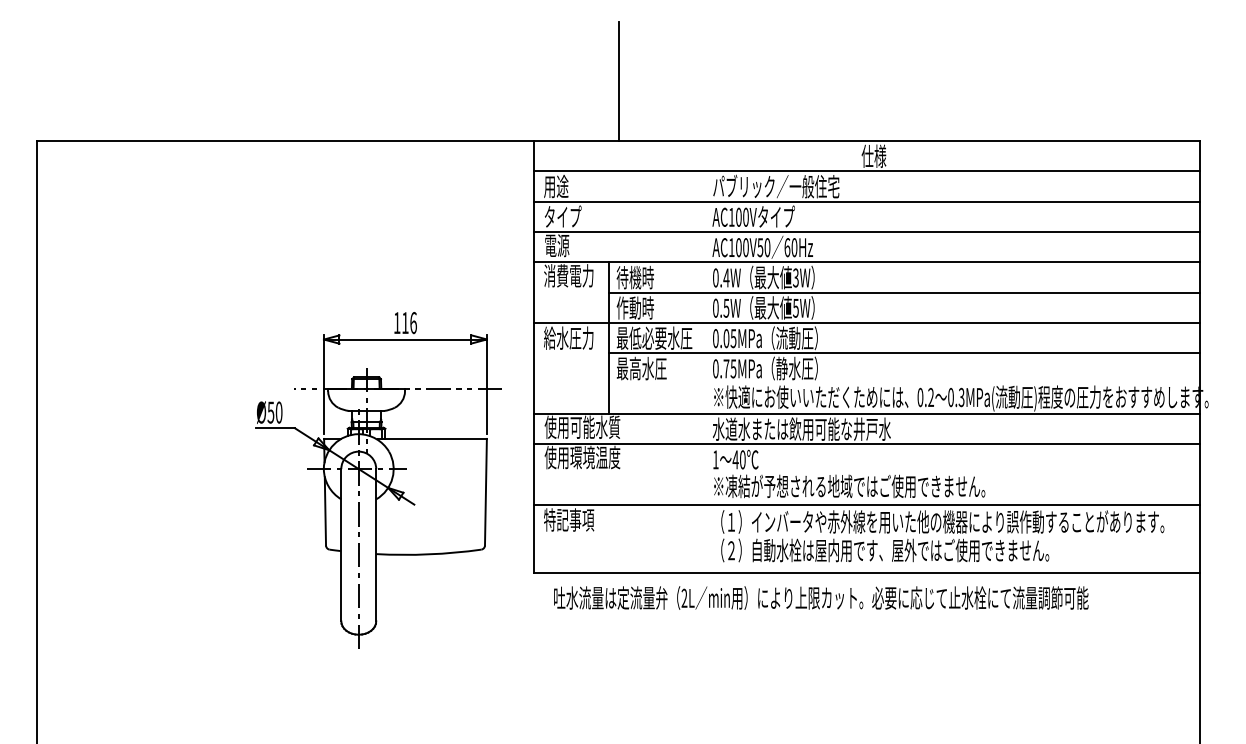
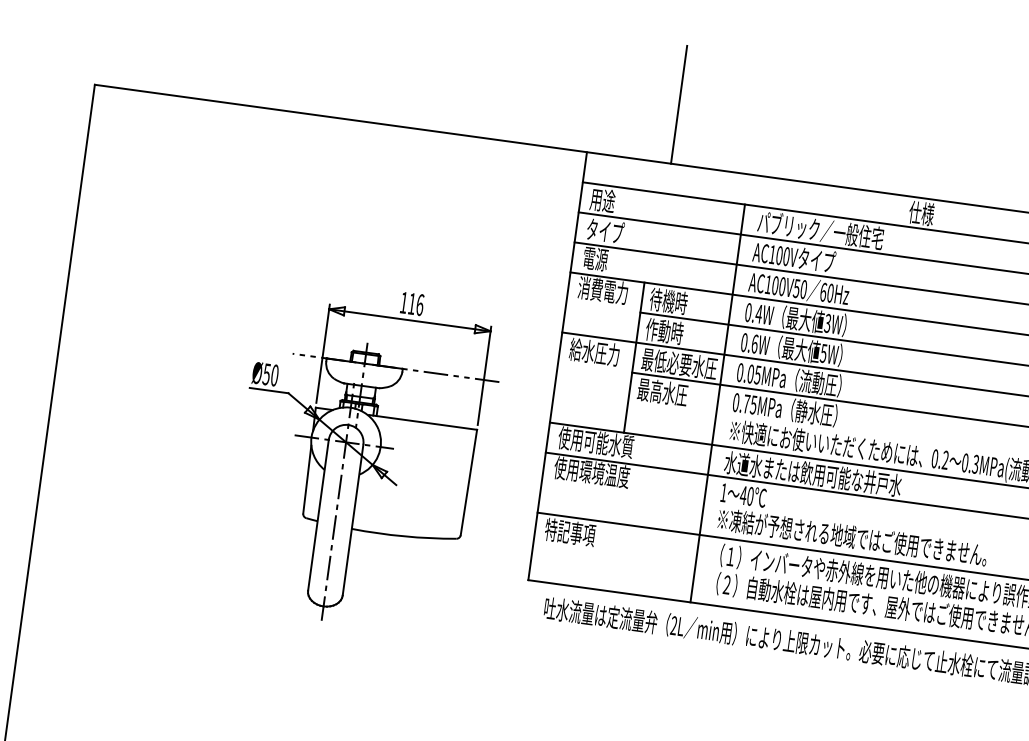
text: (726, 307) -> (755, 343), 0.5W -> 0.6W
line: (697, 371) -> (717, 402), added
part: (378, 480) -> (364, 456), moved

